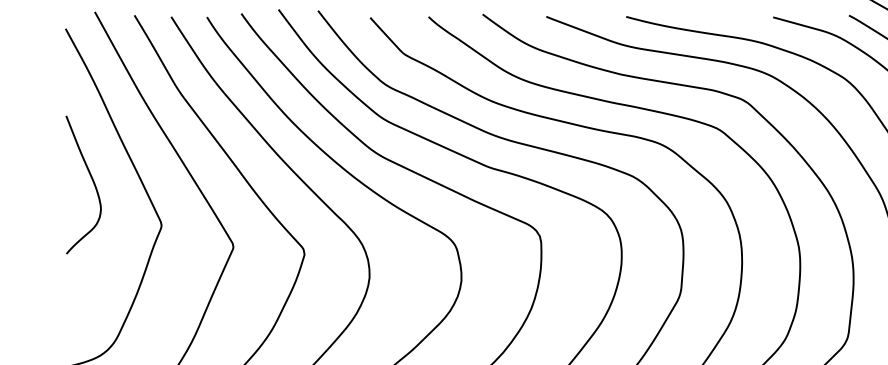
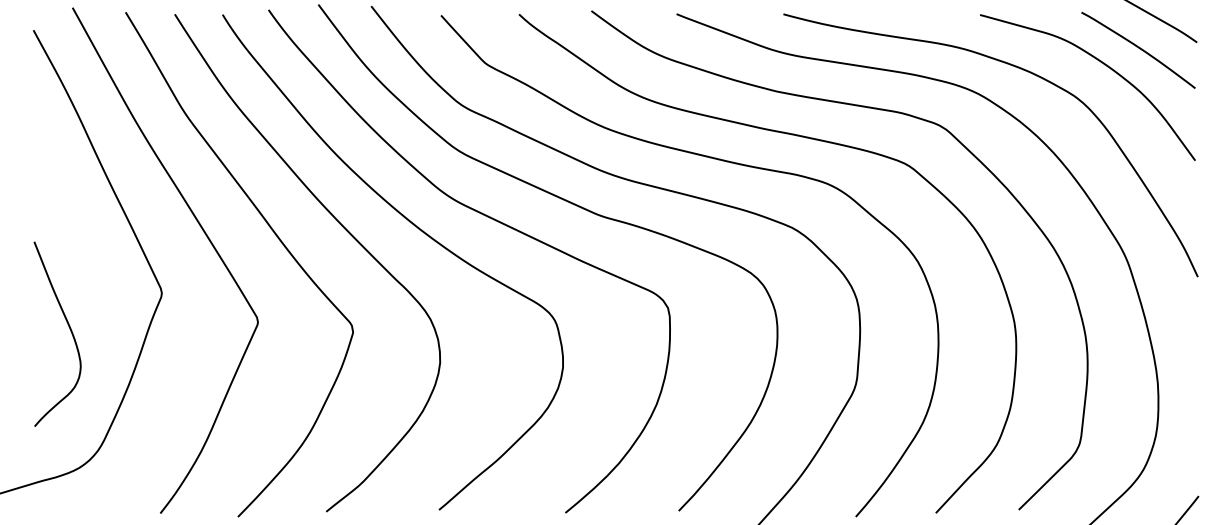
curve: (92, 181) -> (69, 329), moved

